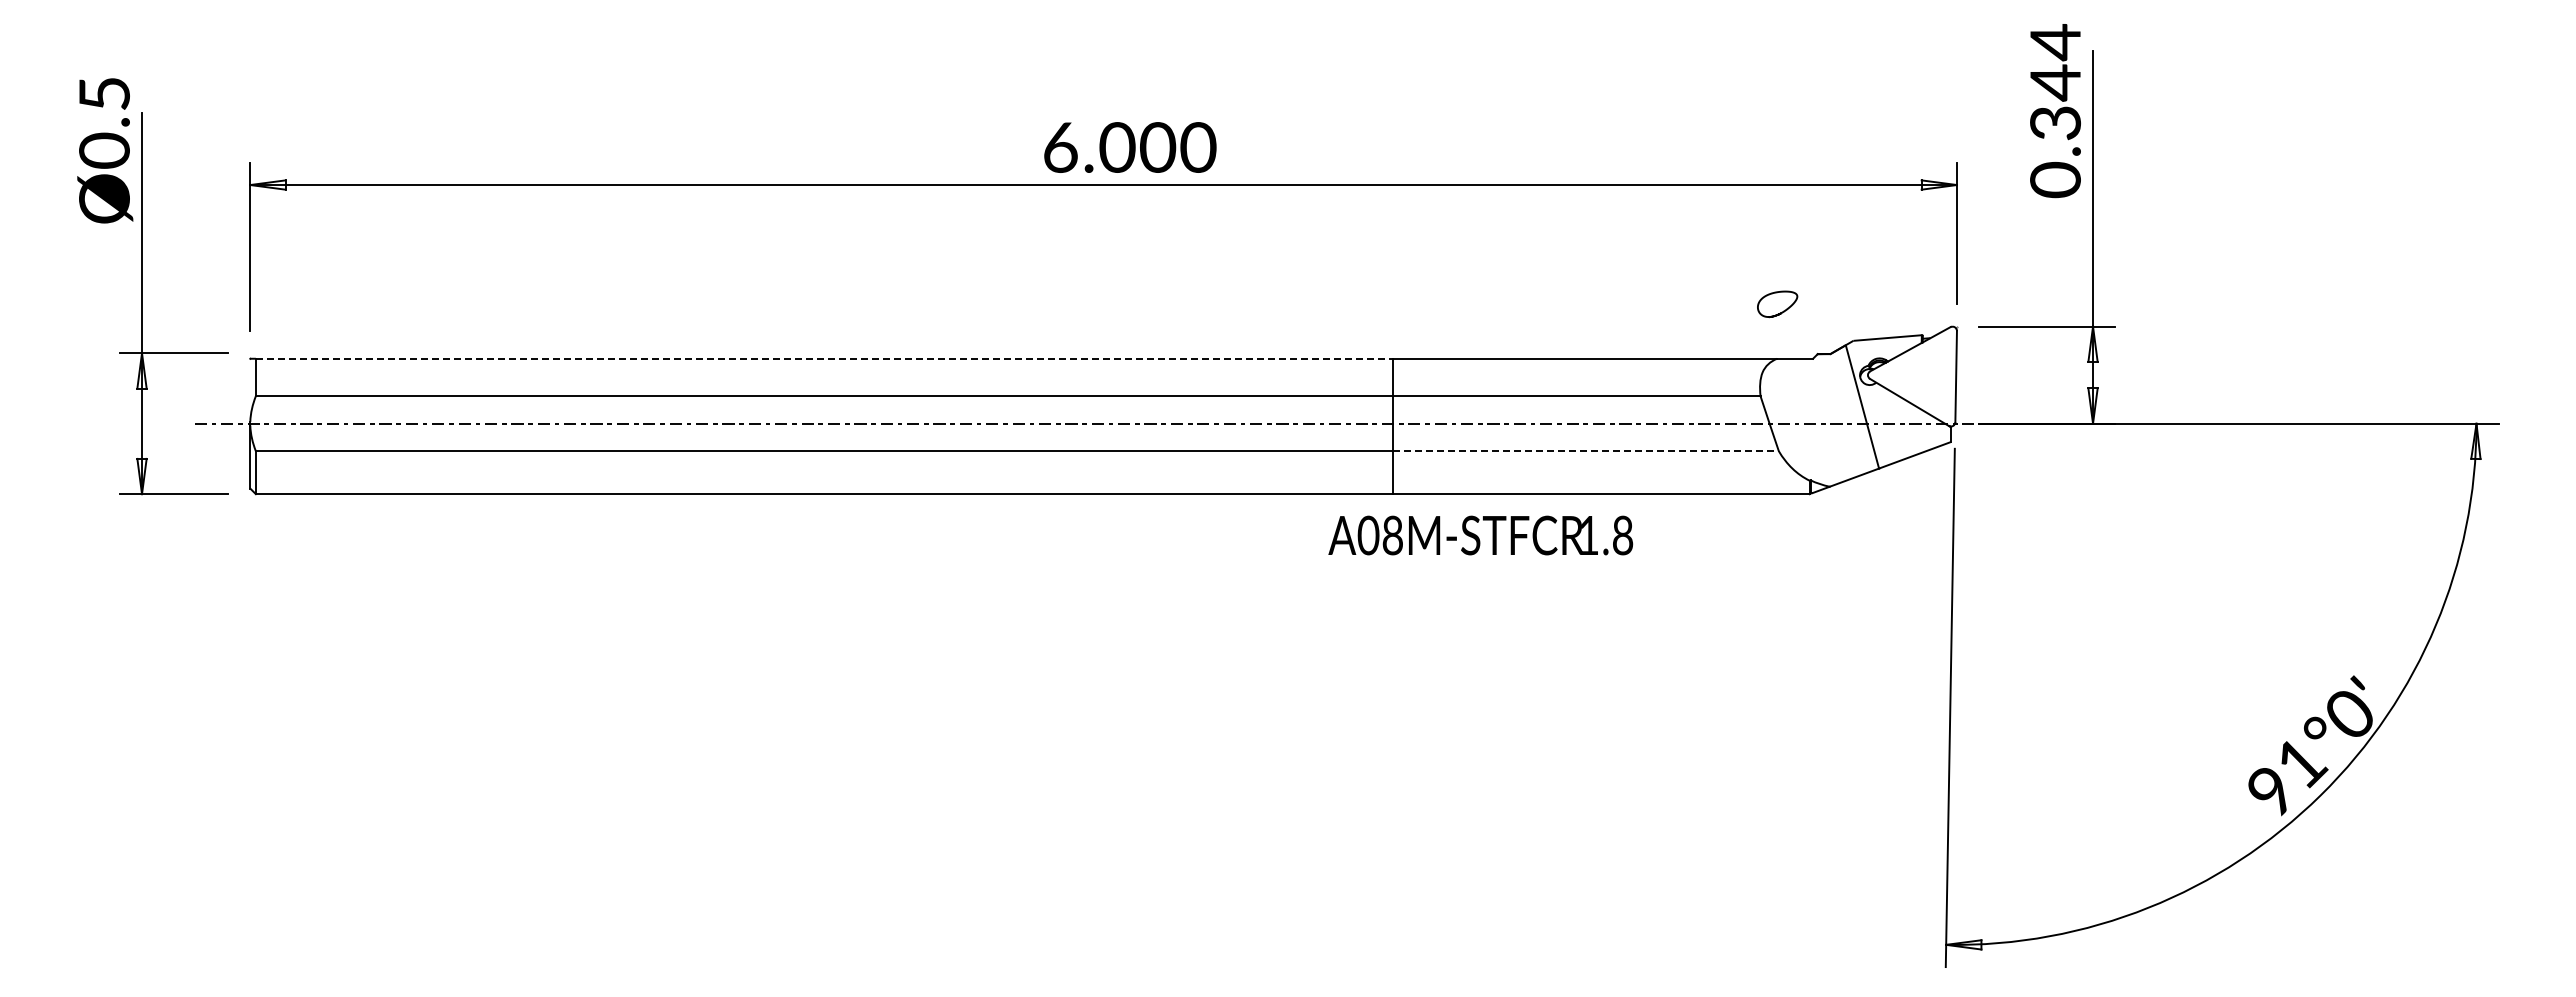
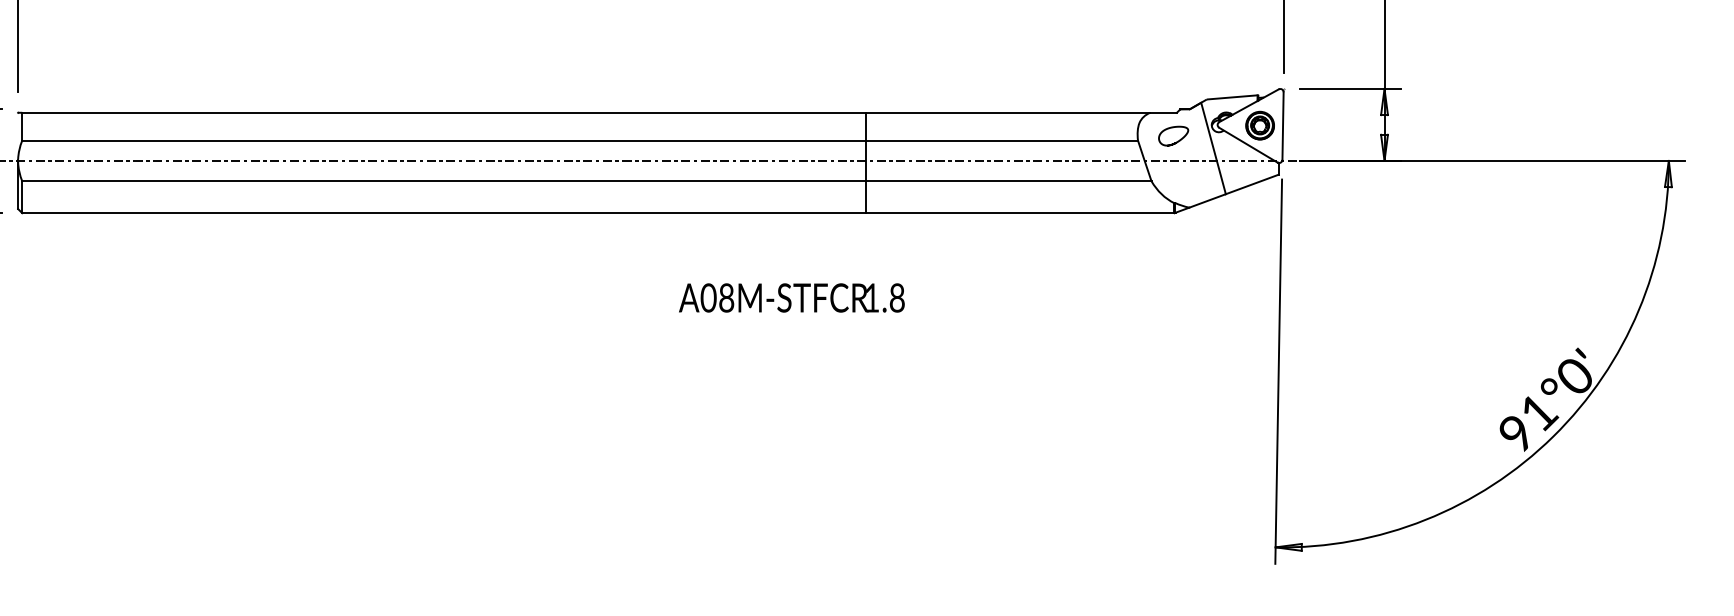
curve: (1783, 310) -> (1177, 140), moved
line: (824, 358) -> (443, 112), dashed -> solid
part: (1924, 375) -> (1259, 125), added
line: (1586, 451) -> (1008, 181), dashed -> solid
text: (1480, 535) -> (791, 297), moved

